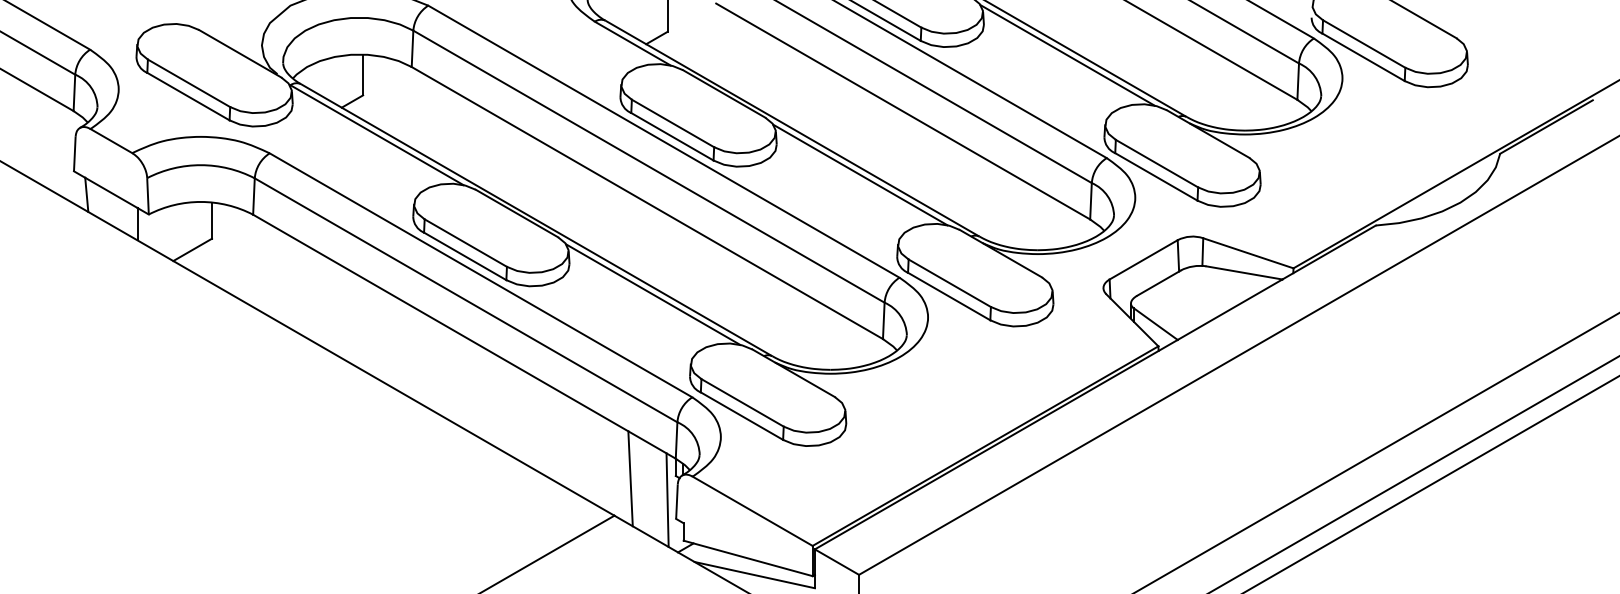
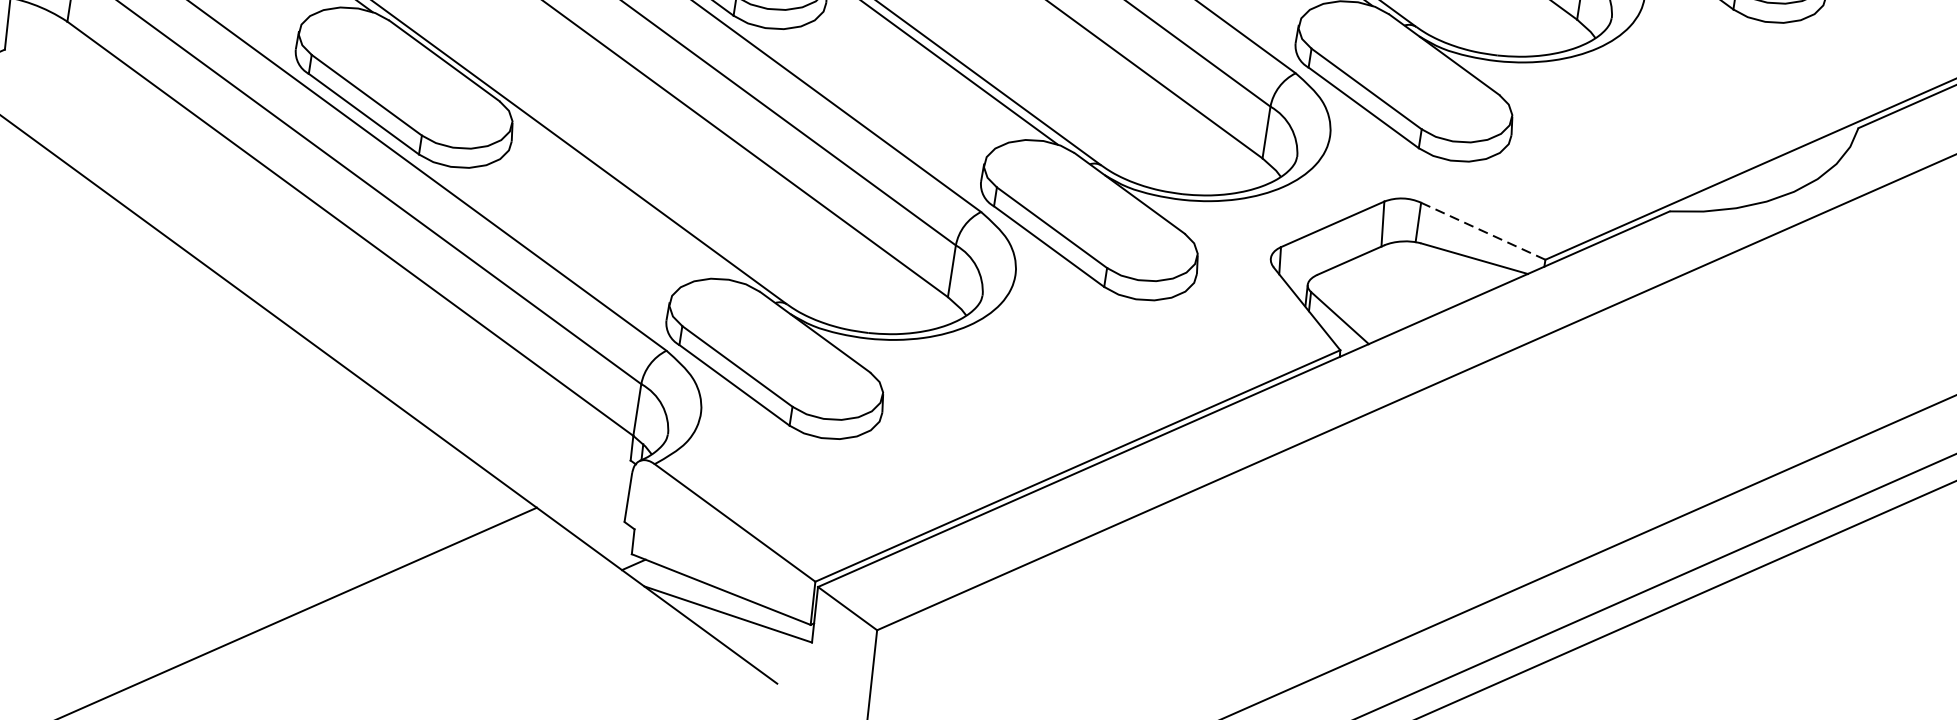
line: (1248, 253) -> (1483, 231), solid -> dashed
line: (653, 294) -> (626, 197), removed
line: (630, 478) -> (565, 457), removed
line: (667, 499) -> (615, 492), removed

